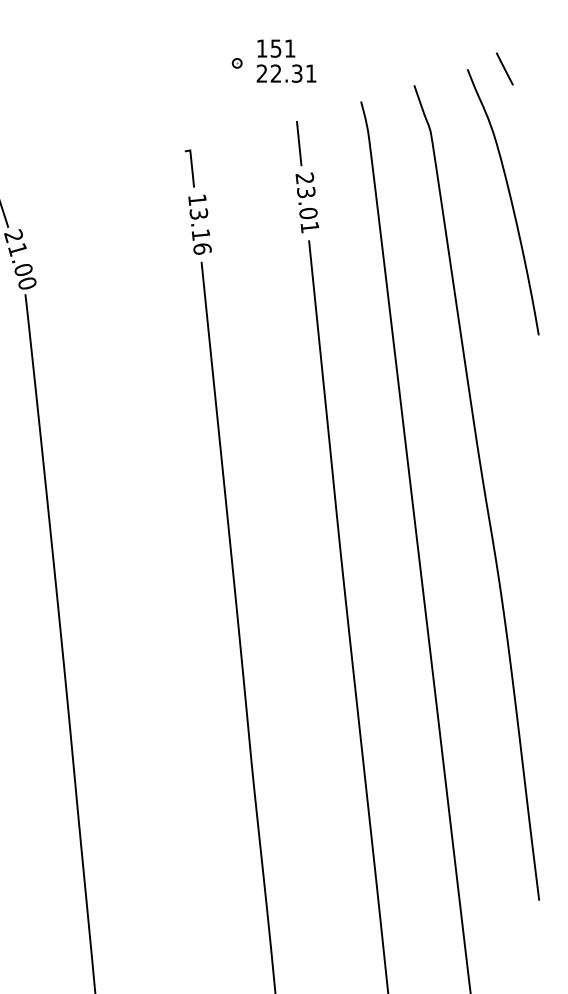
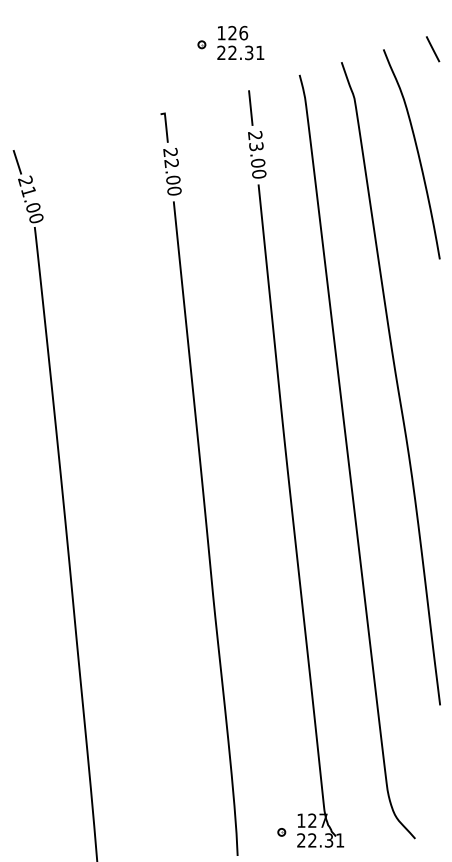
text: (283, 47) -> (238, 32), 151 -> 126
line: (505, 69) -> (433, 49), moved
text: (199, 223) -> (172, 171), 13.16 -> 22.00
text: (310, 226) -> (259, 173), 23.01 -> 23.00

